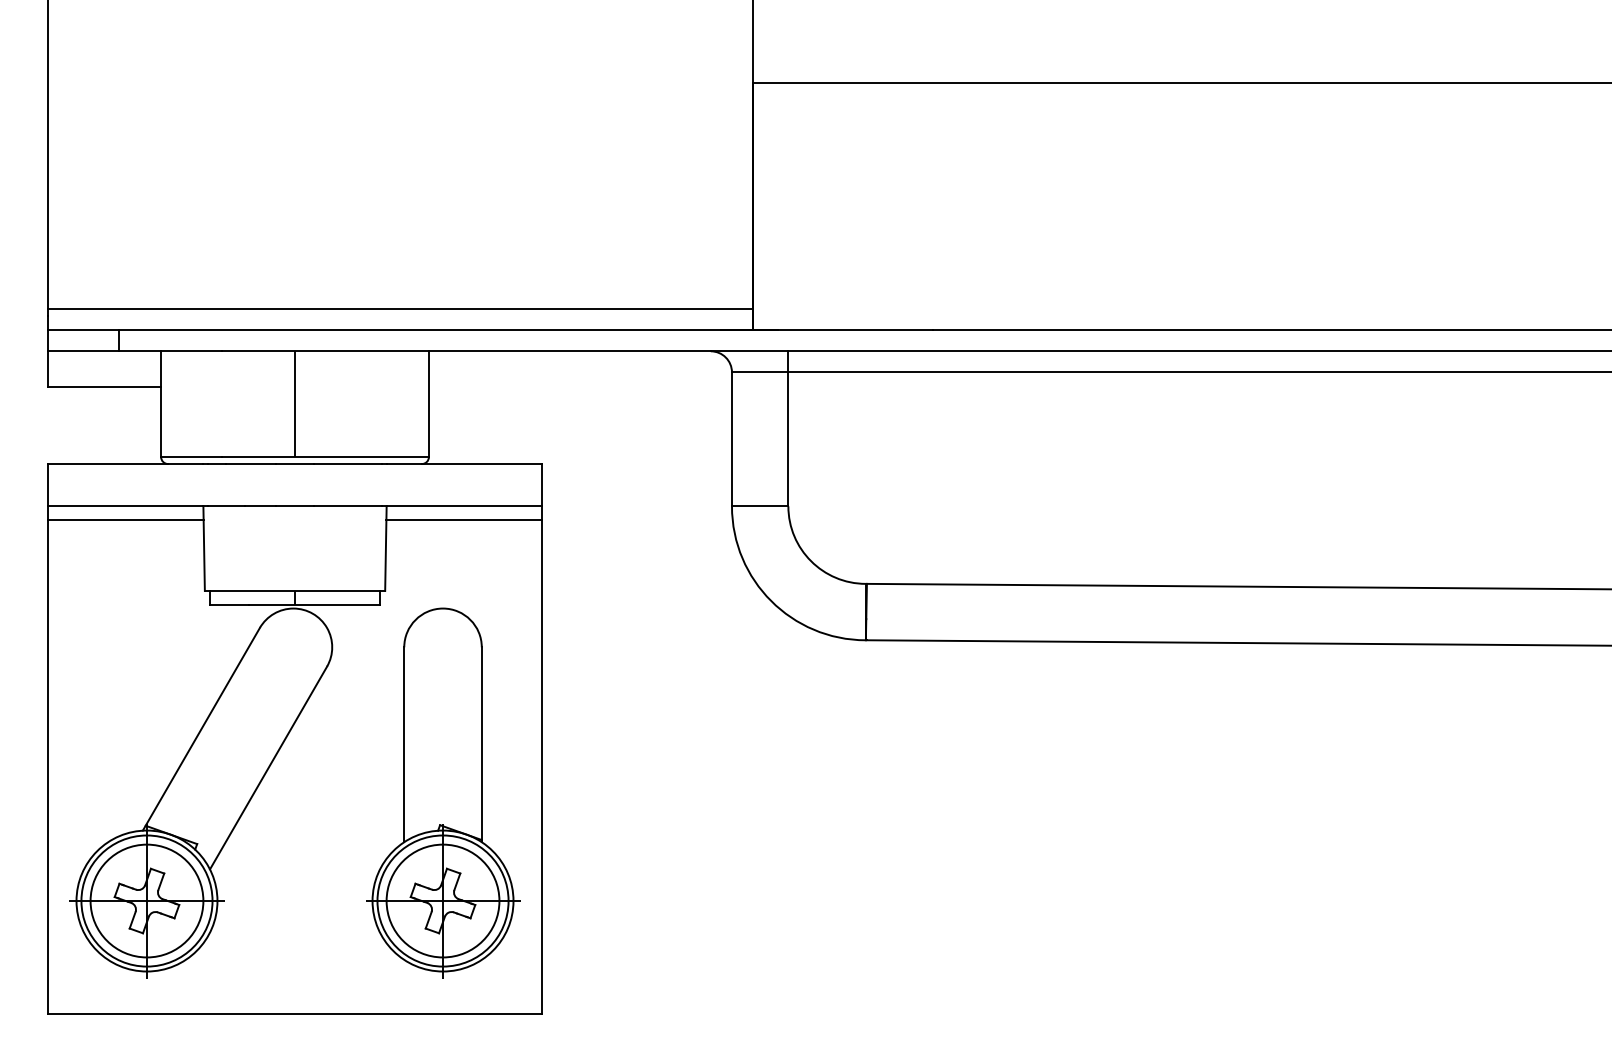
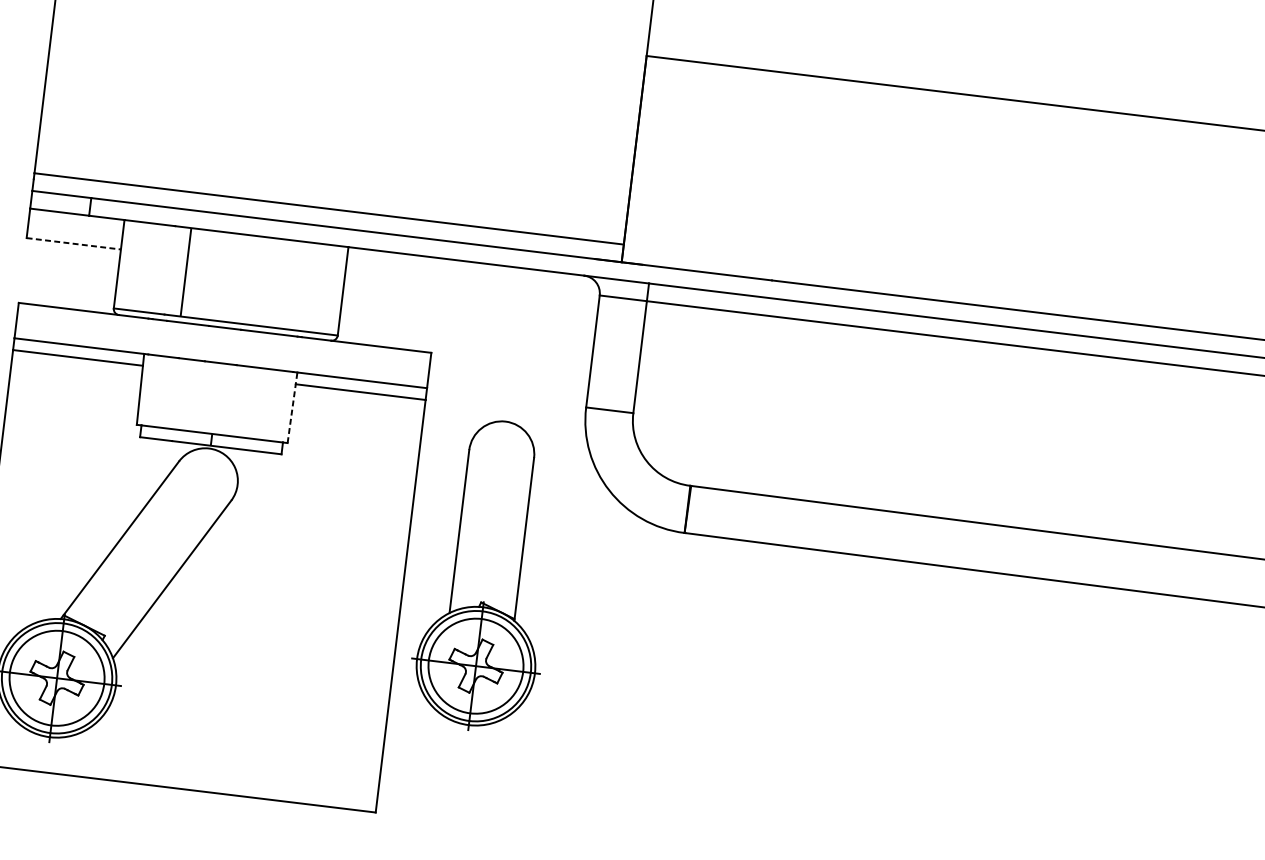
line: (105, 386) -> (74, 243), solid -> dashed
line: (295, 404) -> (186, 272), moved
line: (385, 548) -> (292, 407), solid -> dashed
part: (443, 792) -> (487, 575), moved

